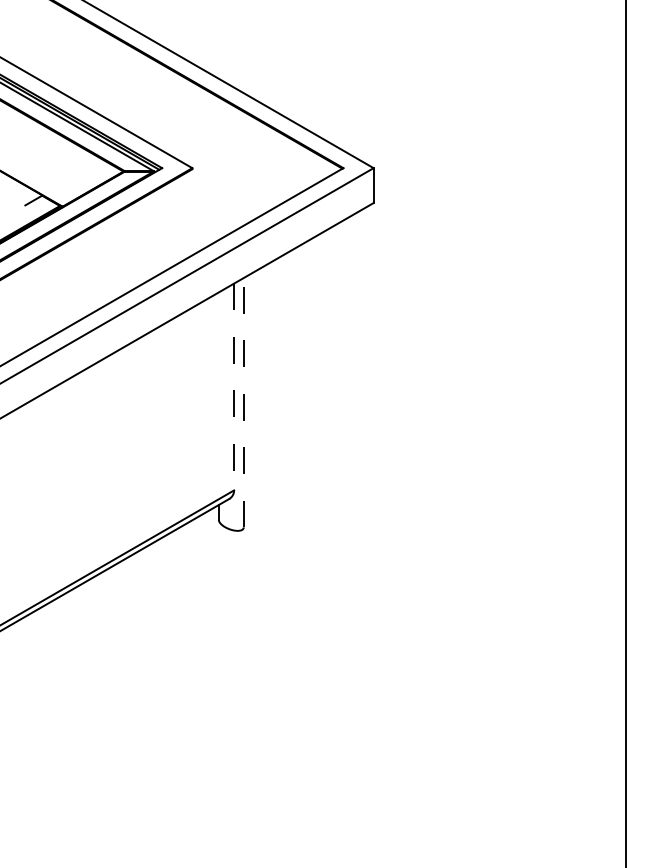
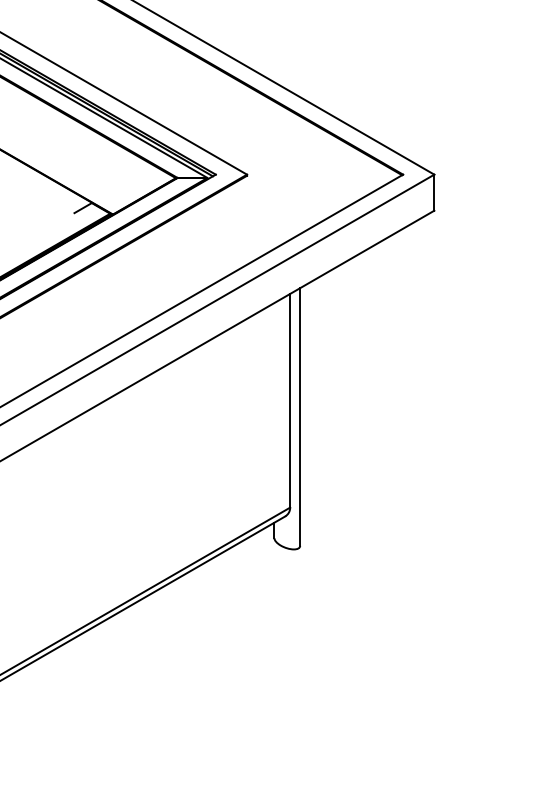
line: (234, 387) -> (290, 401), dashed -> solid
line: (243, 402) -> (299, 416), dashed -> solid

